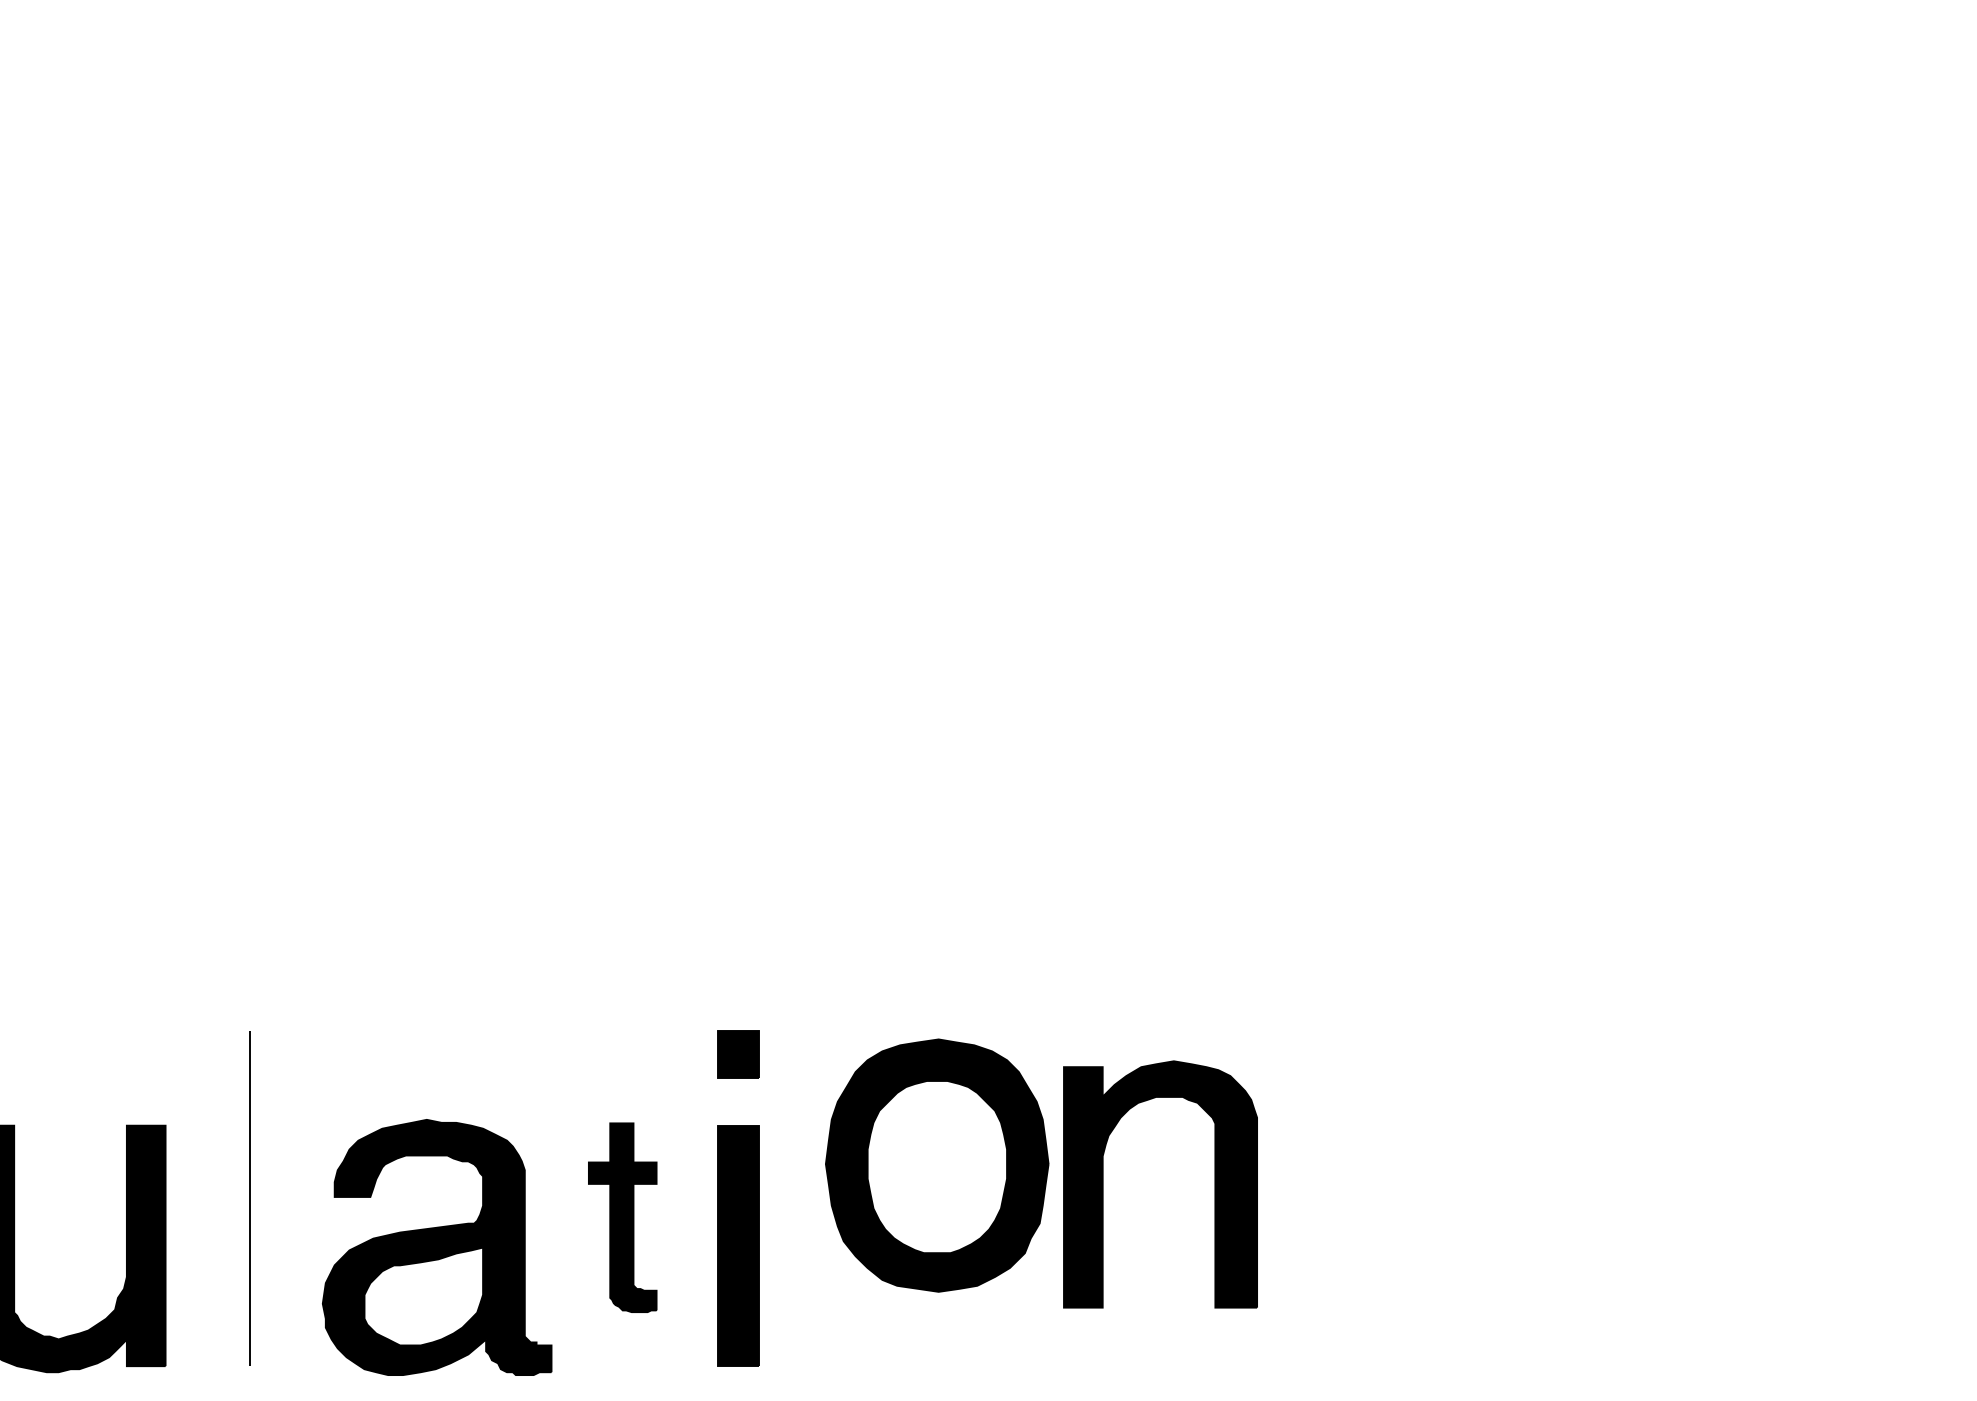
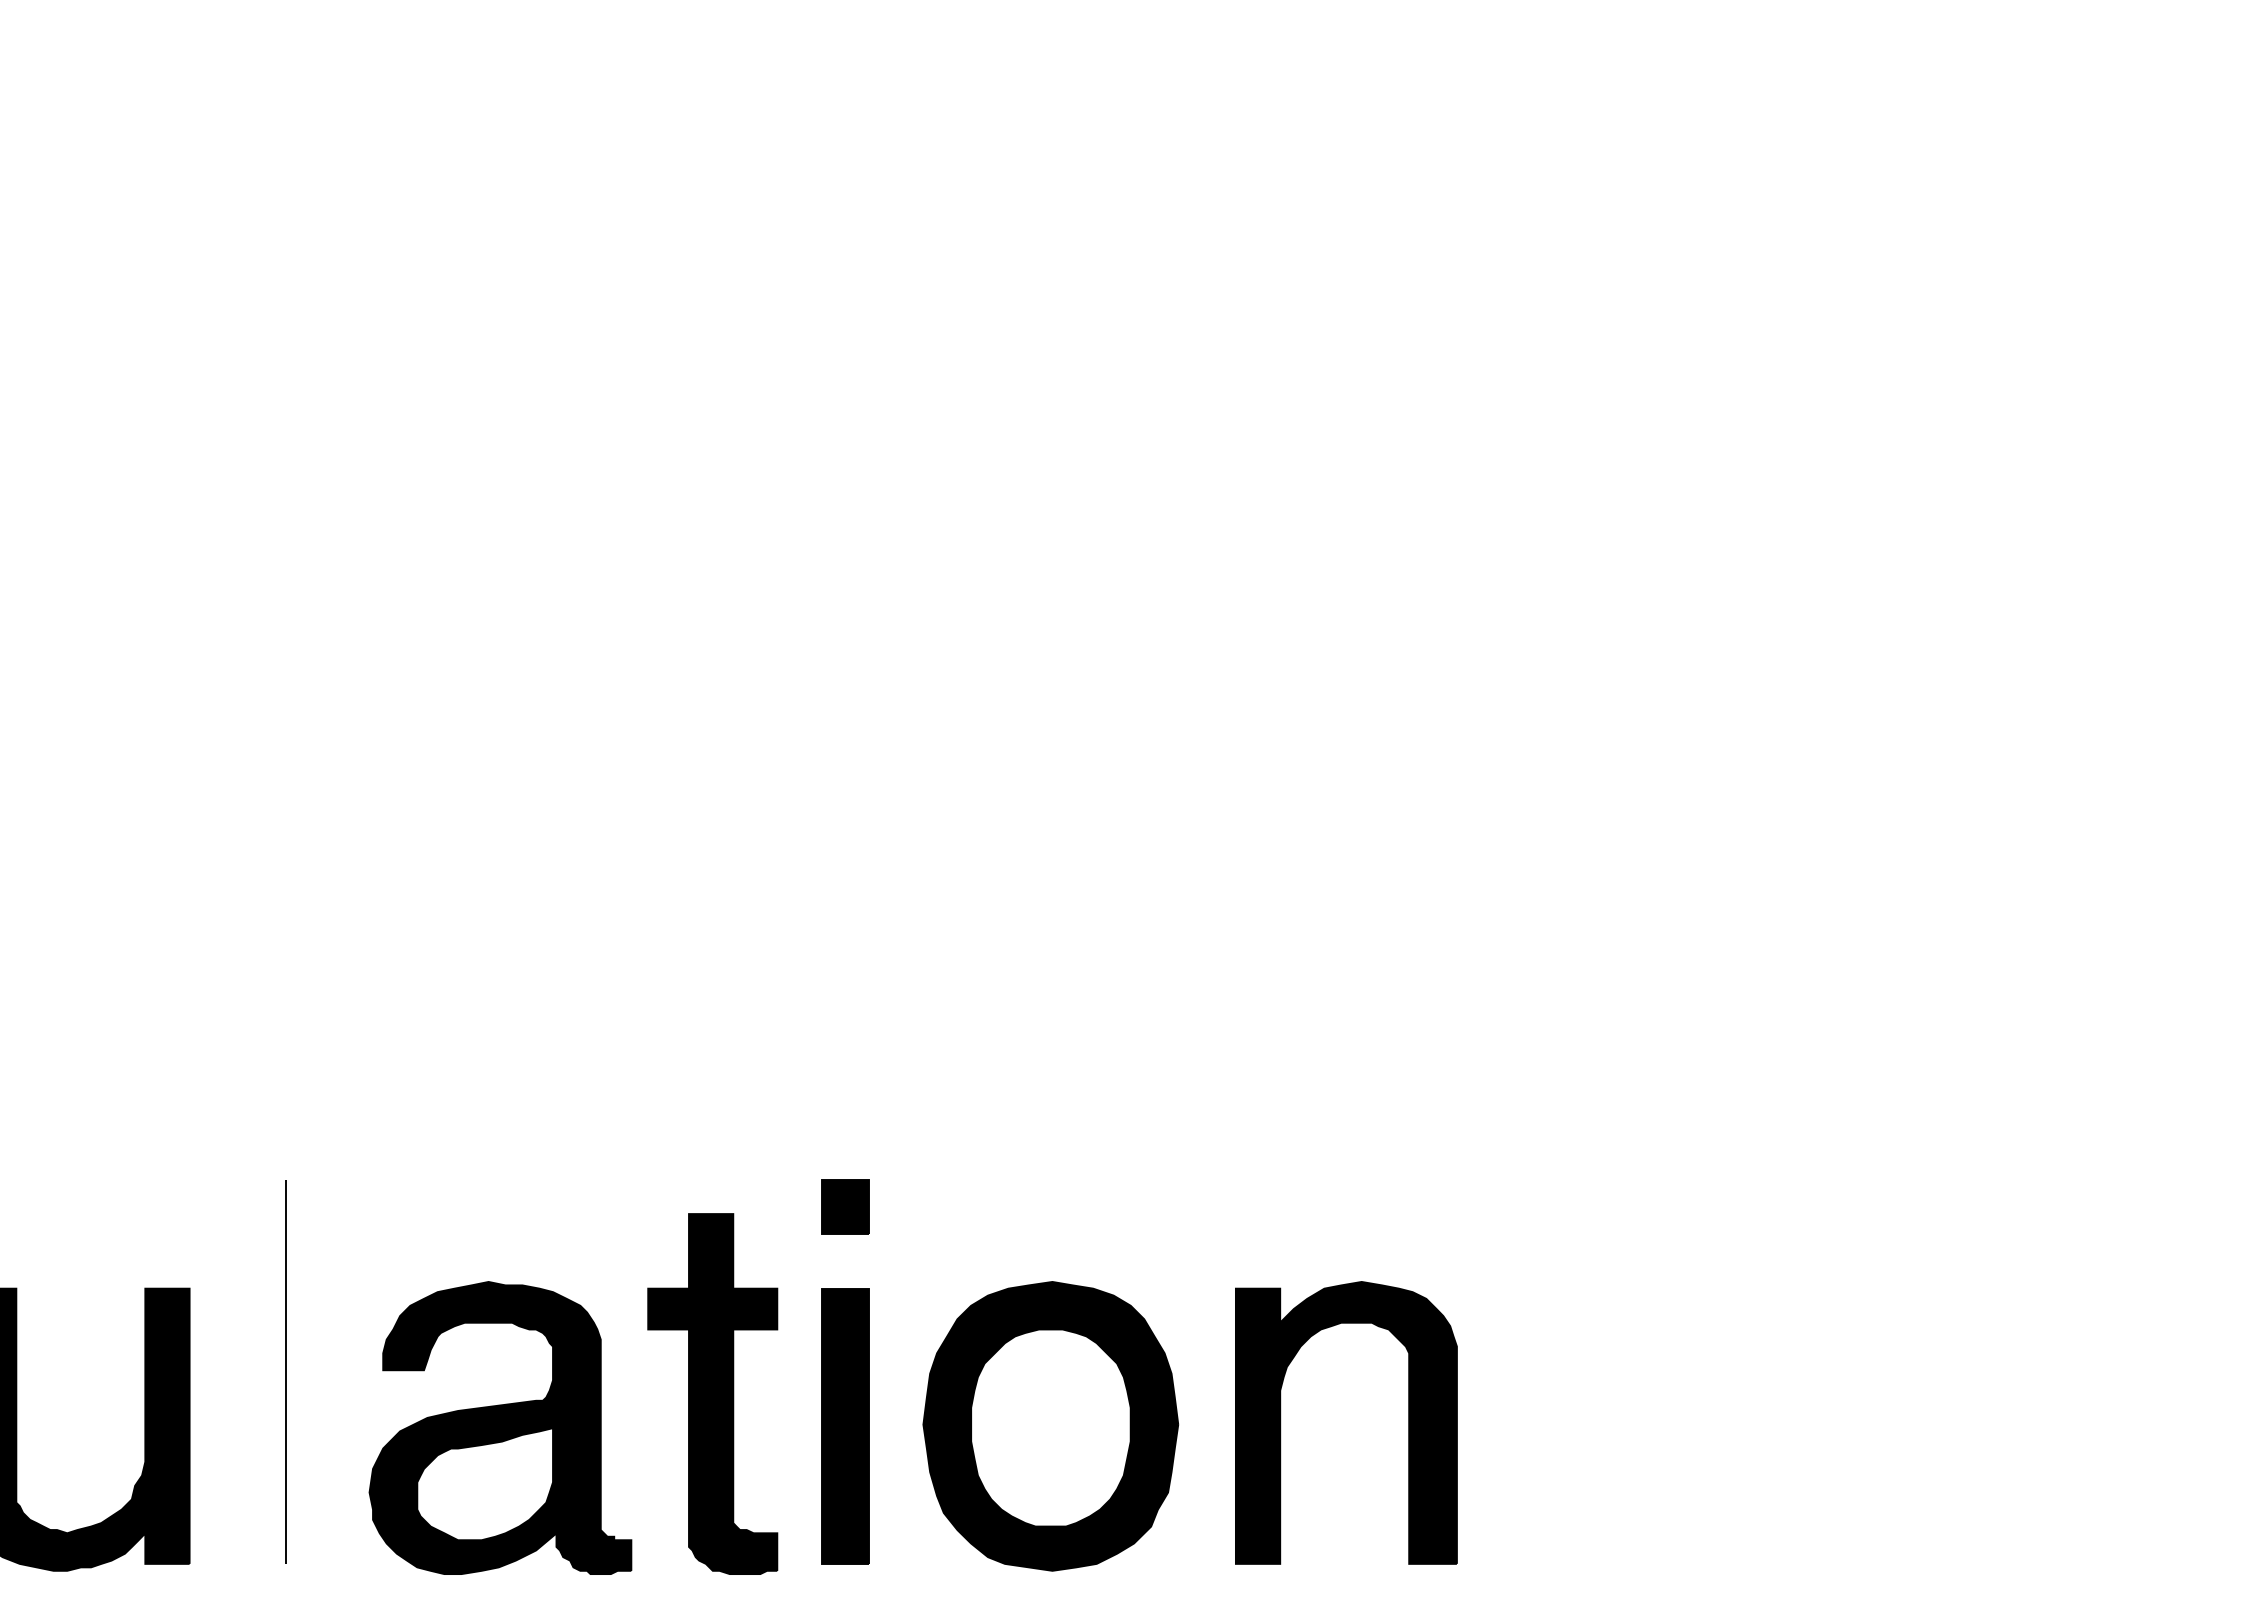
part: (936, 1165) -> (1050, 1426), moved
part: (1214, 1184) -> (1408, 1422), moved
part: (622, 1217) -> (712, 1393), size x1.67

